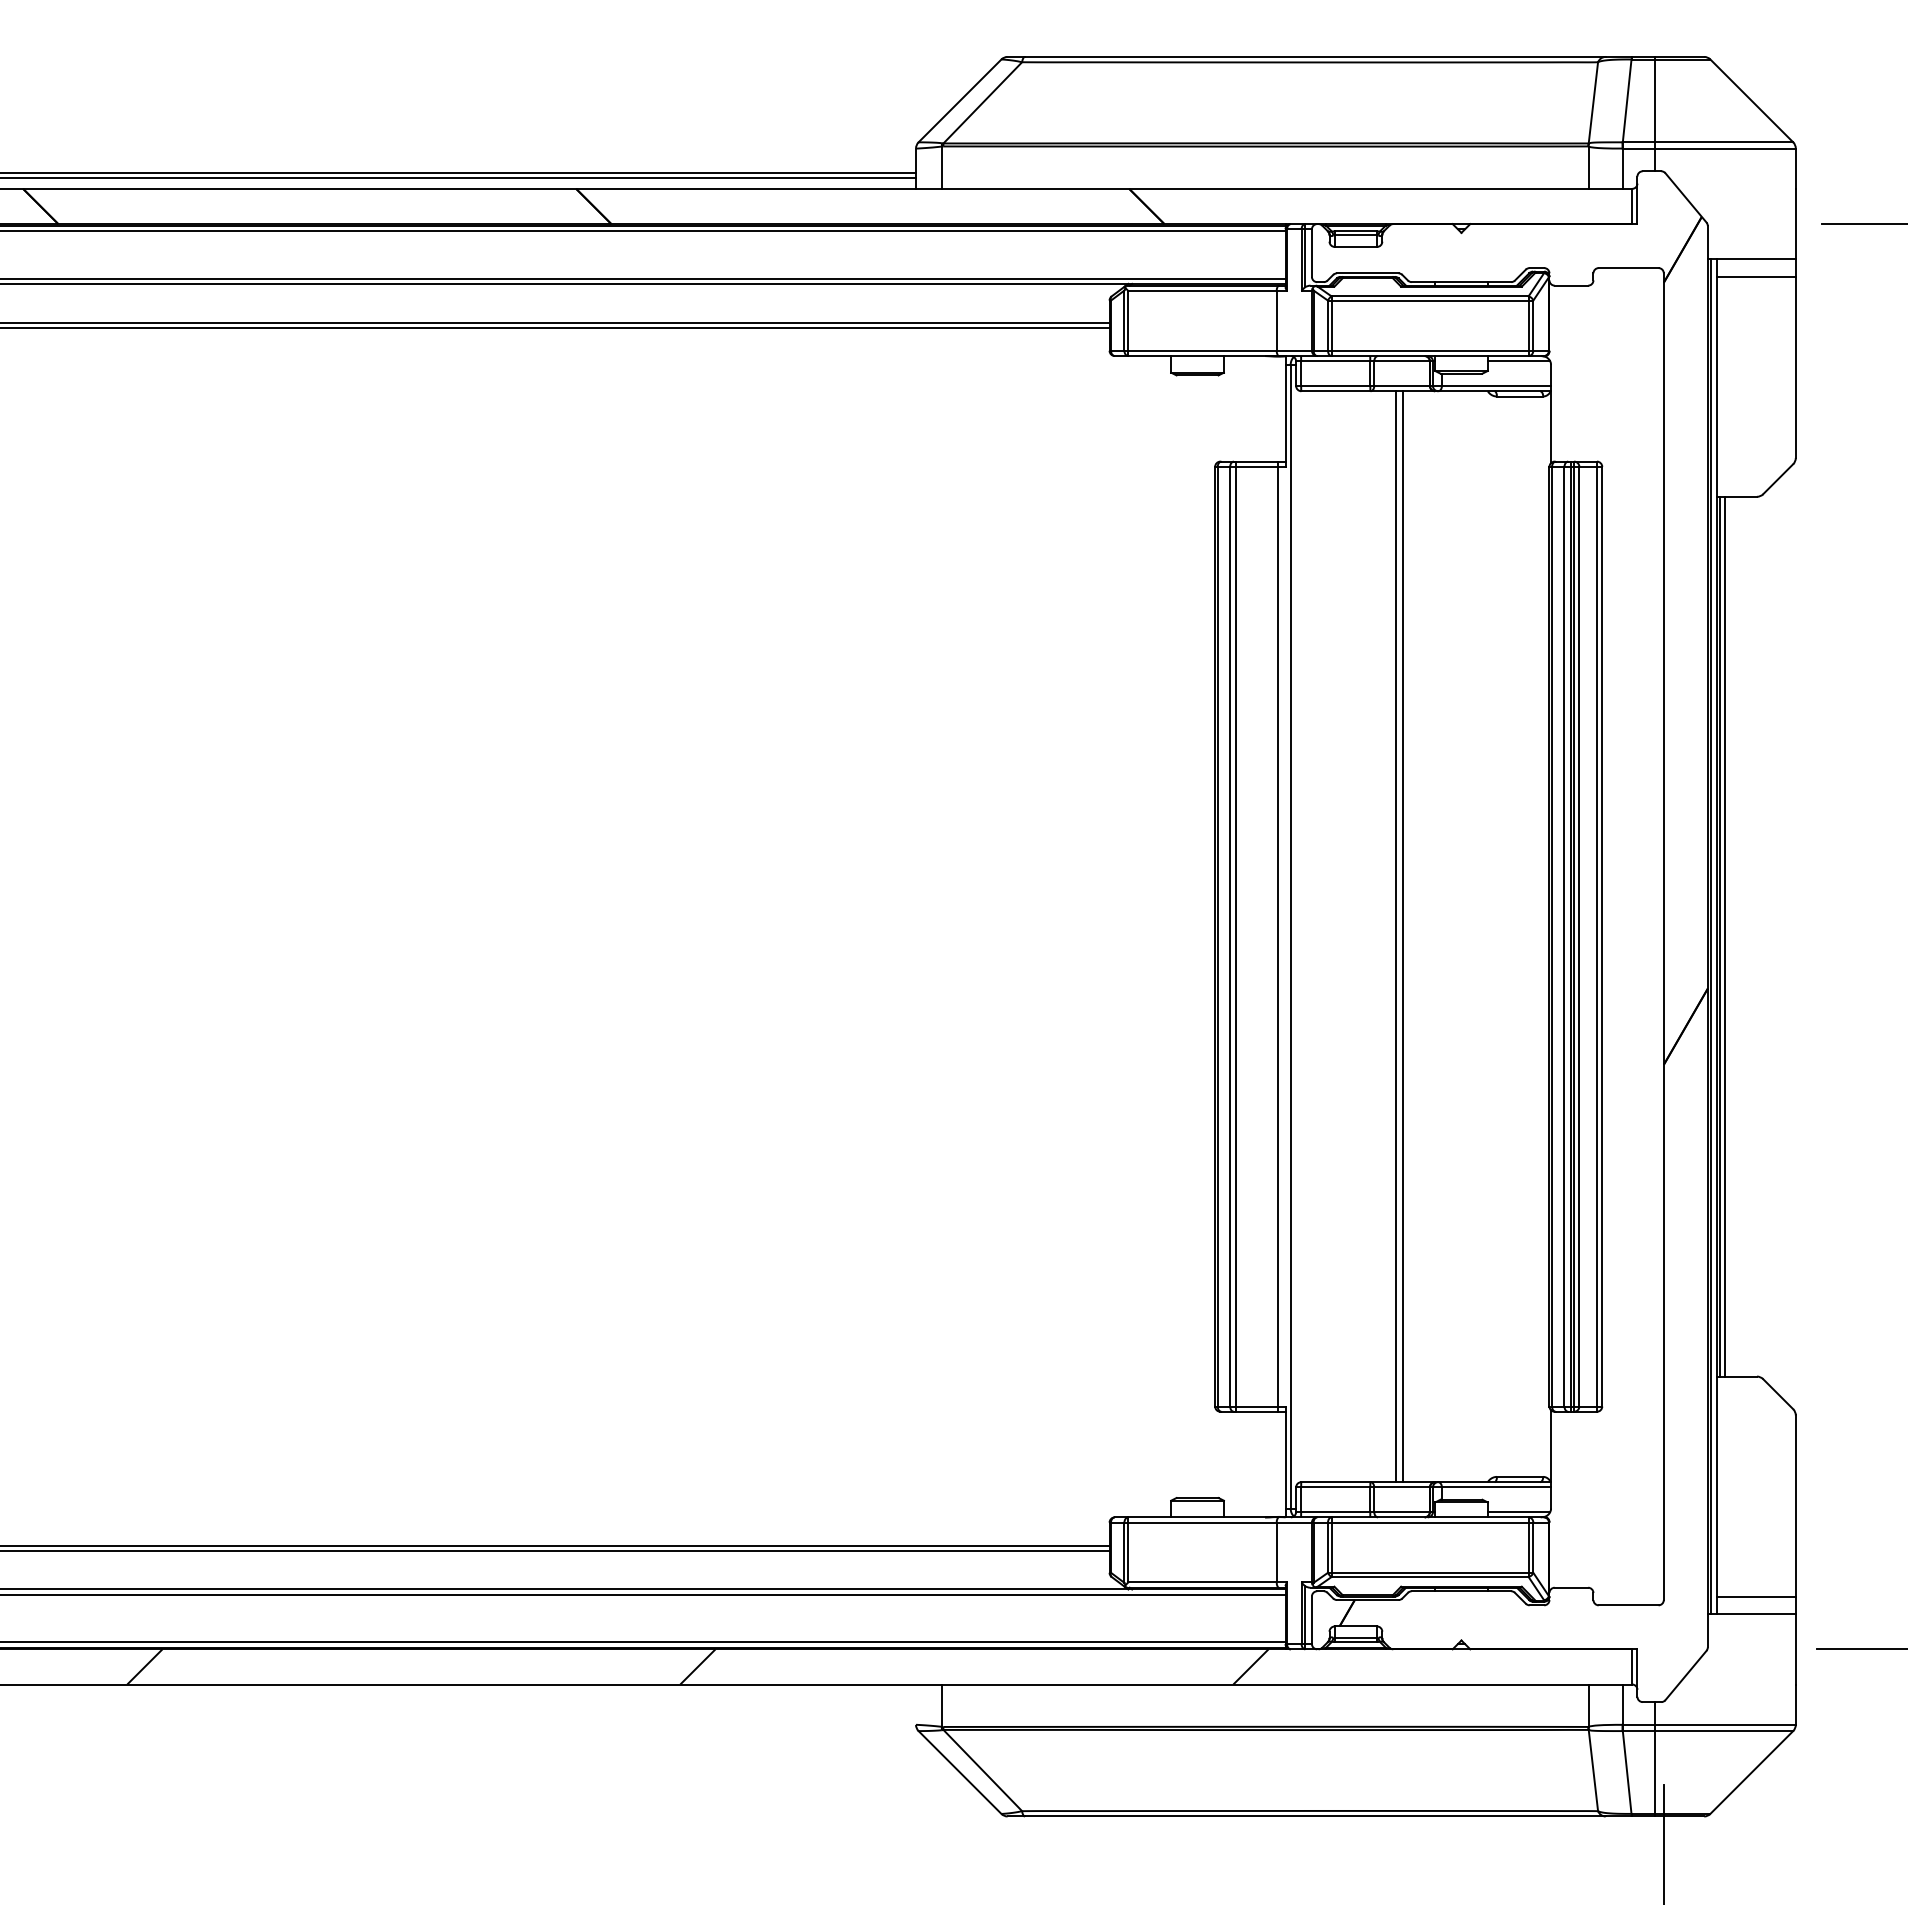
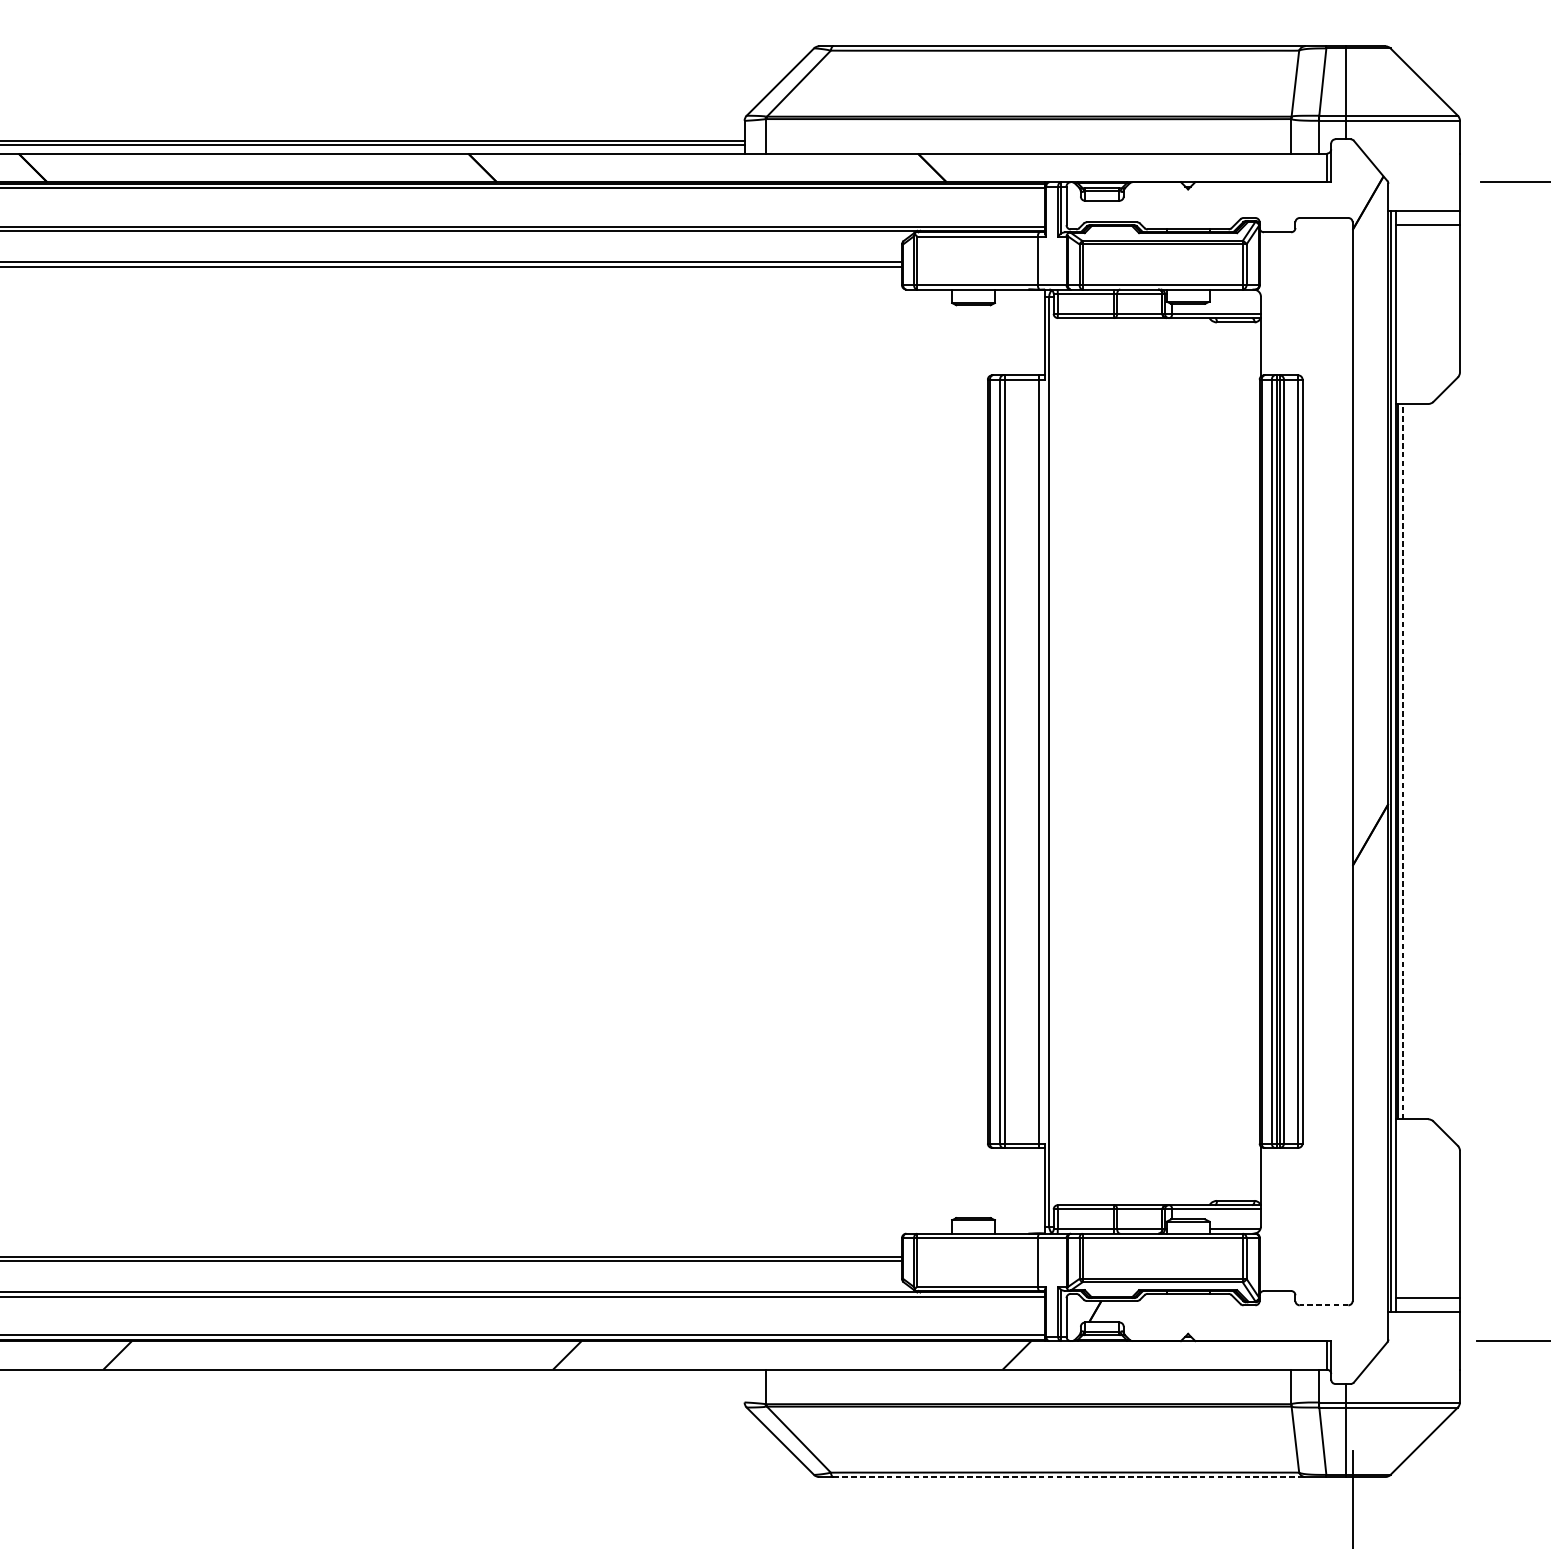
line: (1518, 361) -> (1234, 293), removed
line: (1395, 936) -> (1134, 761), removed
line: (1402, 936) -> (1140, 761), removed
line: (1725, 936) -> (1402, 761), solid -> dashed
line: (1628, 1605) -> (1323, 1305), solid -> dashed
line: (1315, 1816) -> (1069, 1477), solid -> dashed

